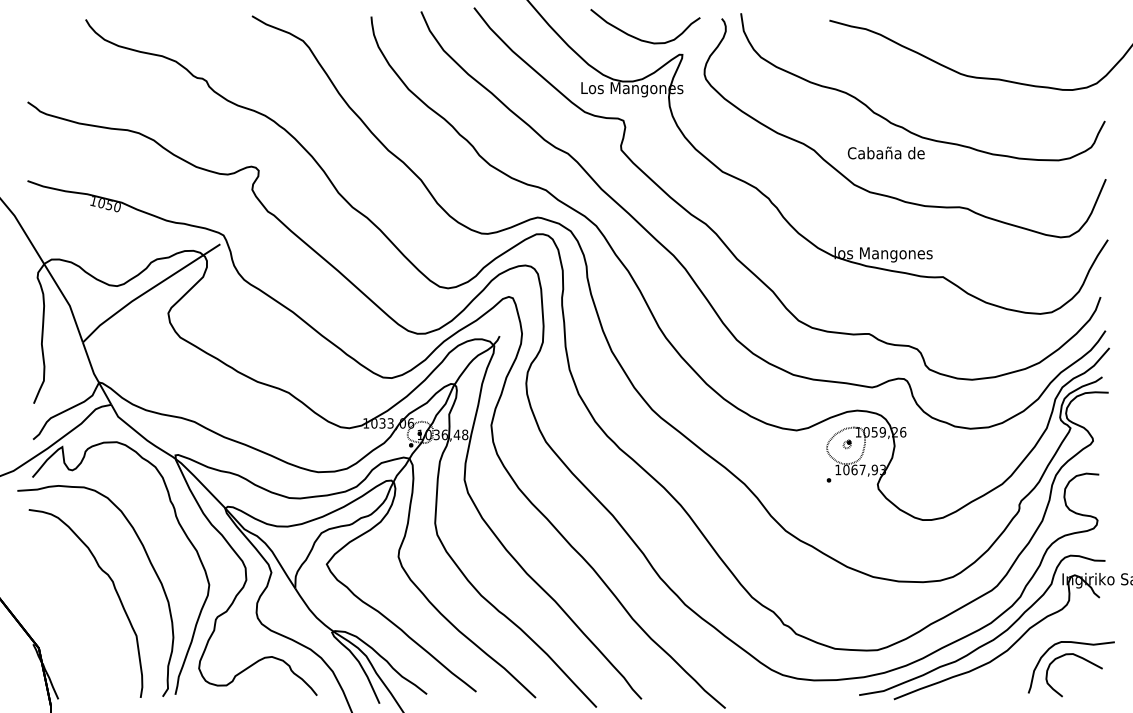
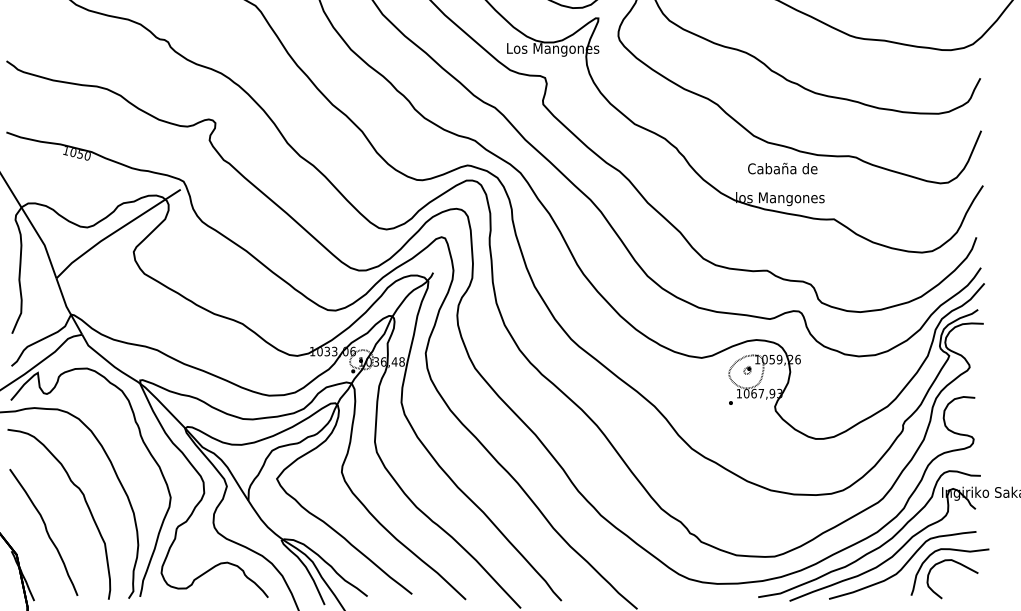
text: (885, 152) -> (782, 168), moved
curve: (71, 623) -> (46, 532), added
curve: (1019, 660) -> (903, 565), added

